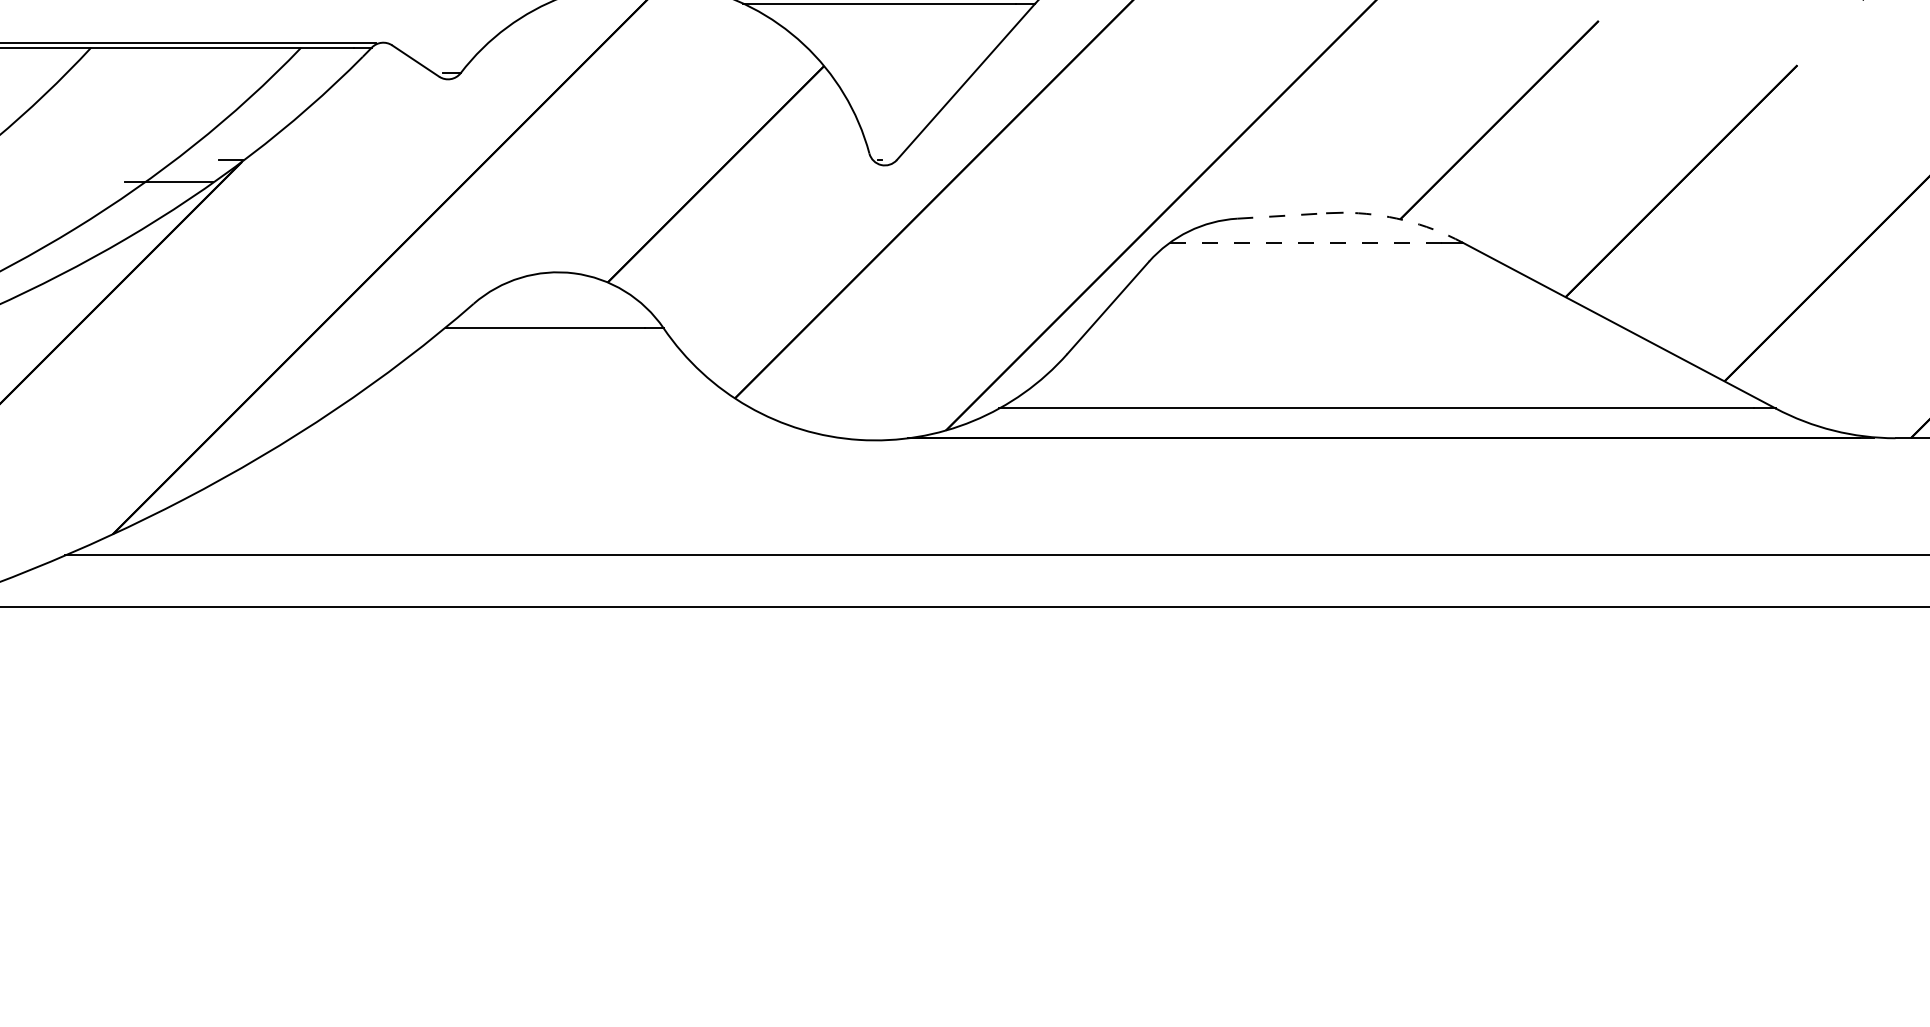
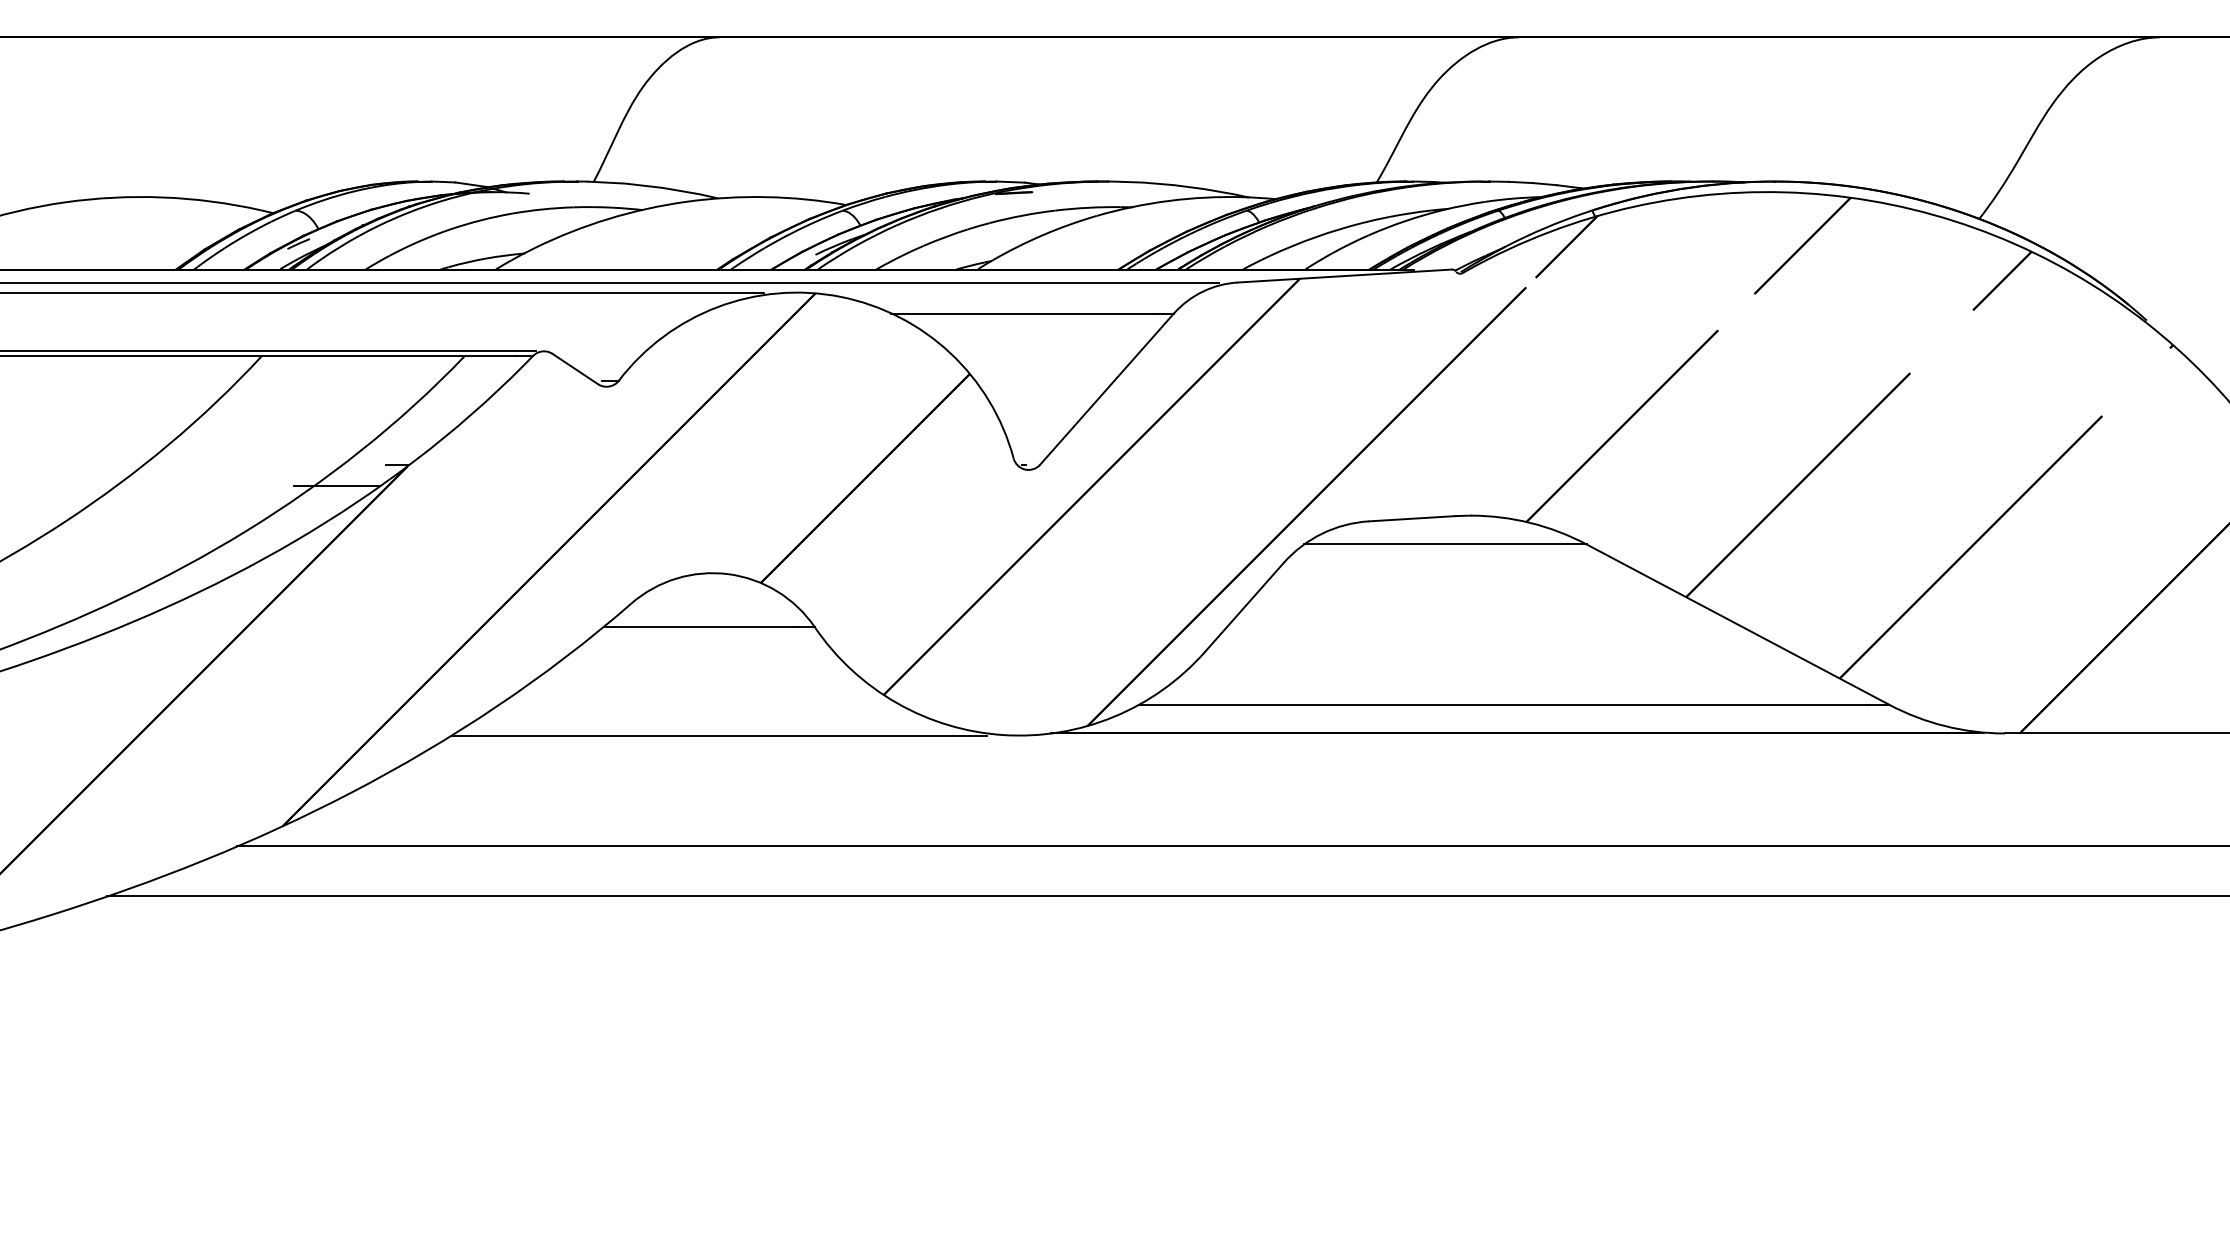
line: (1282, 215) -> (1412, 518), dashed -> solid
arc: (1404, 219) -> (1530, 522), dashed -> solid
line: (1306, 242) -> (1435, 544), dashed -> solid
line: (563, 440) -> (718, 735), added

